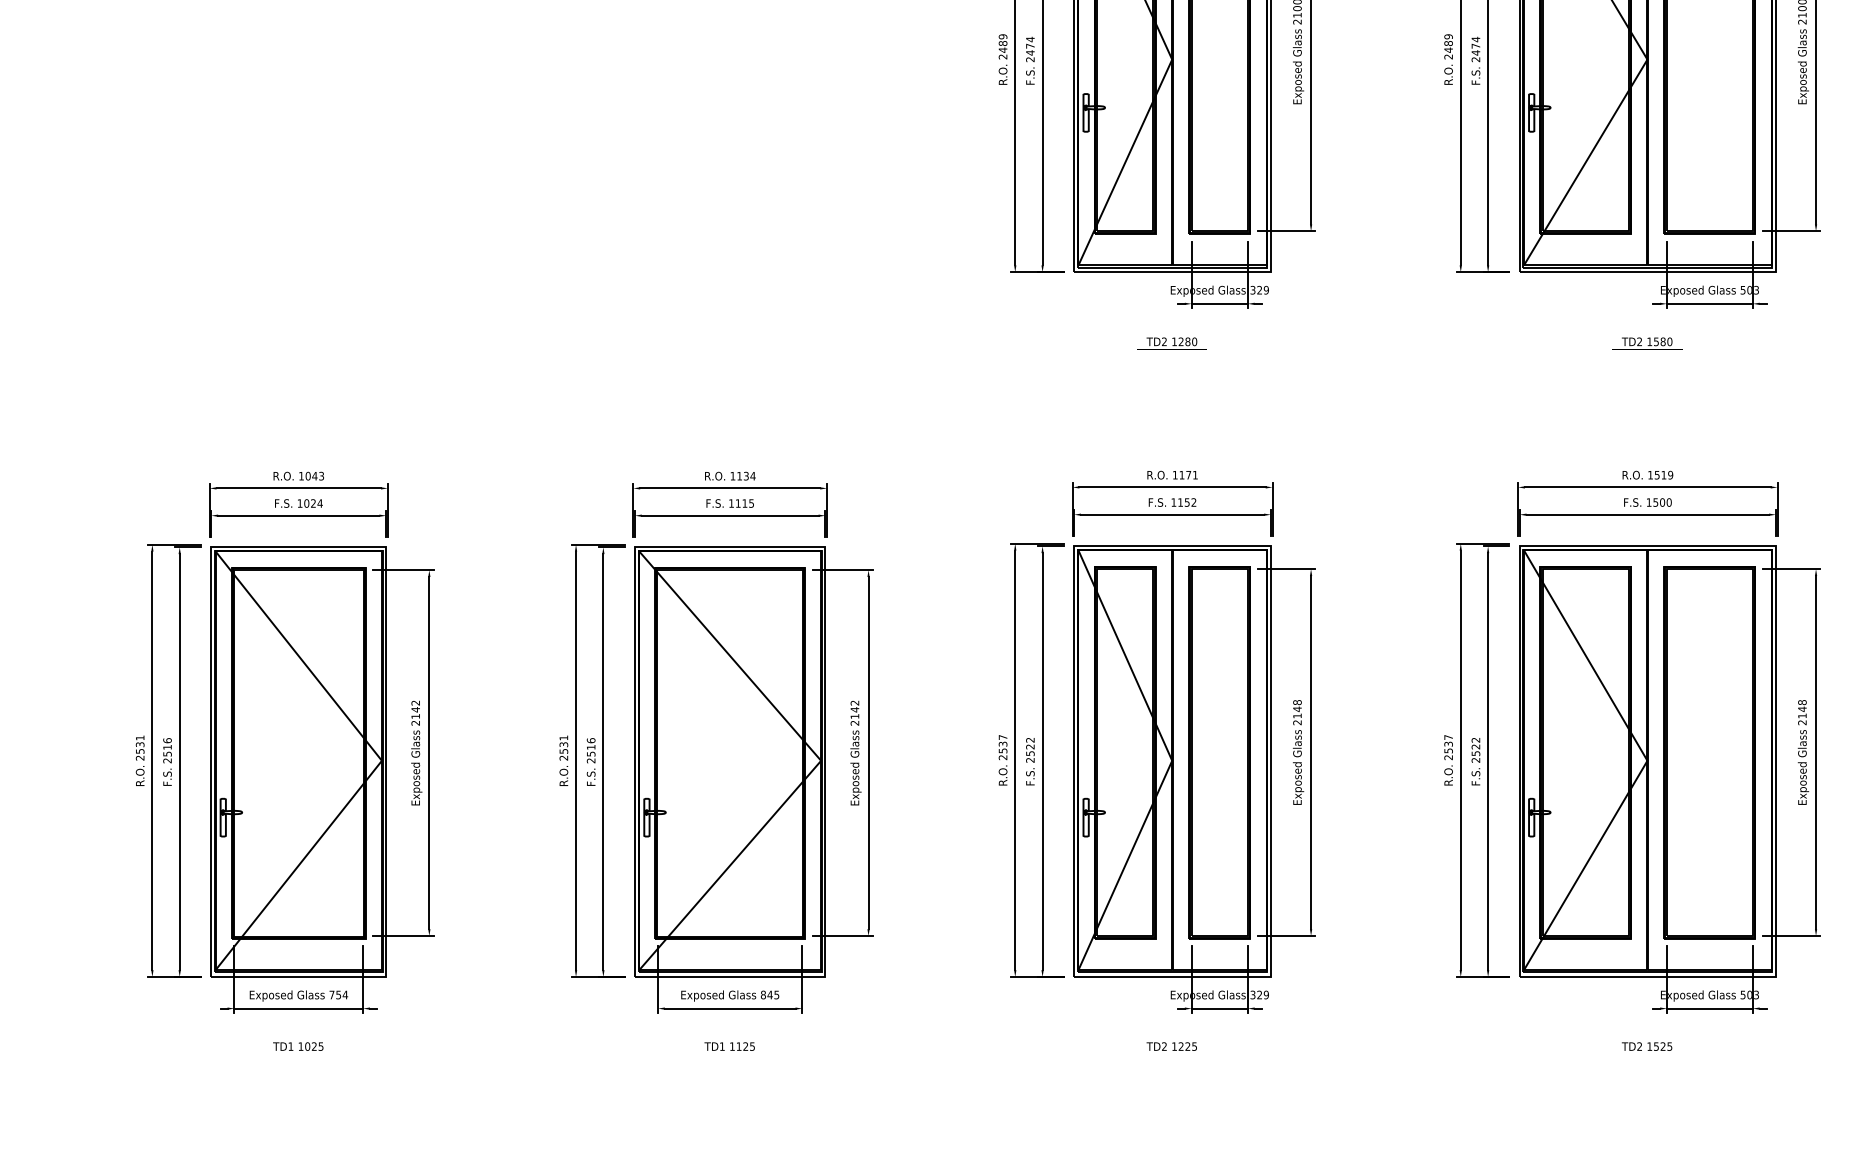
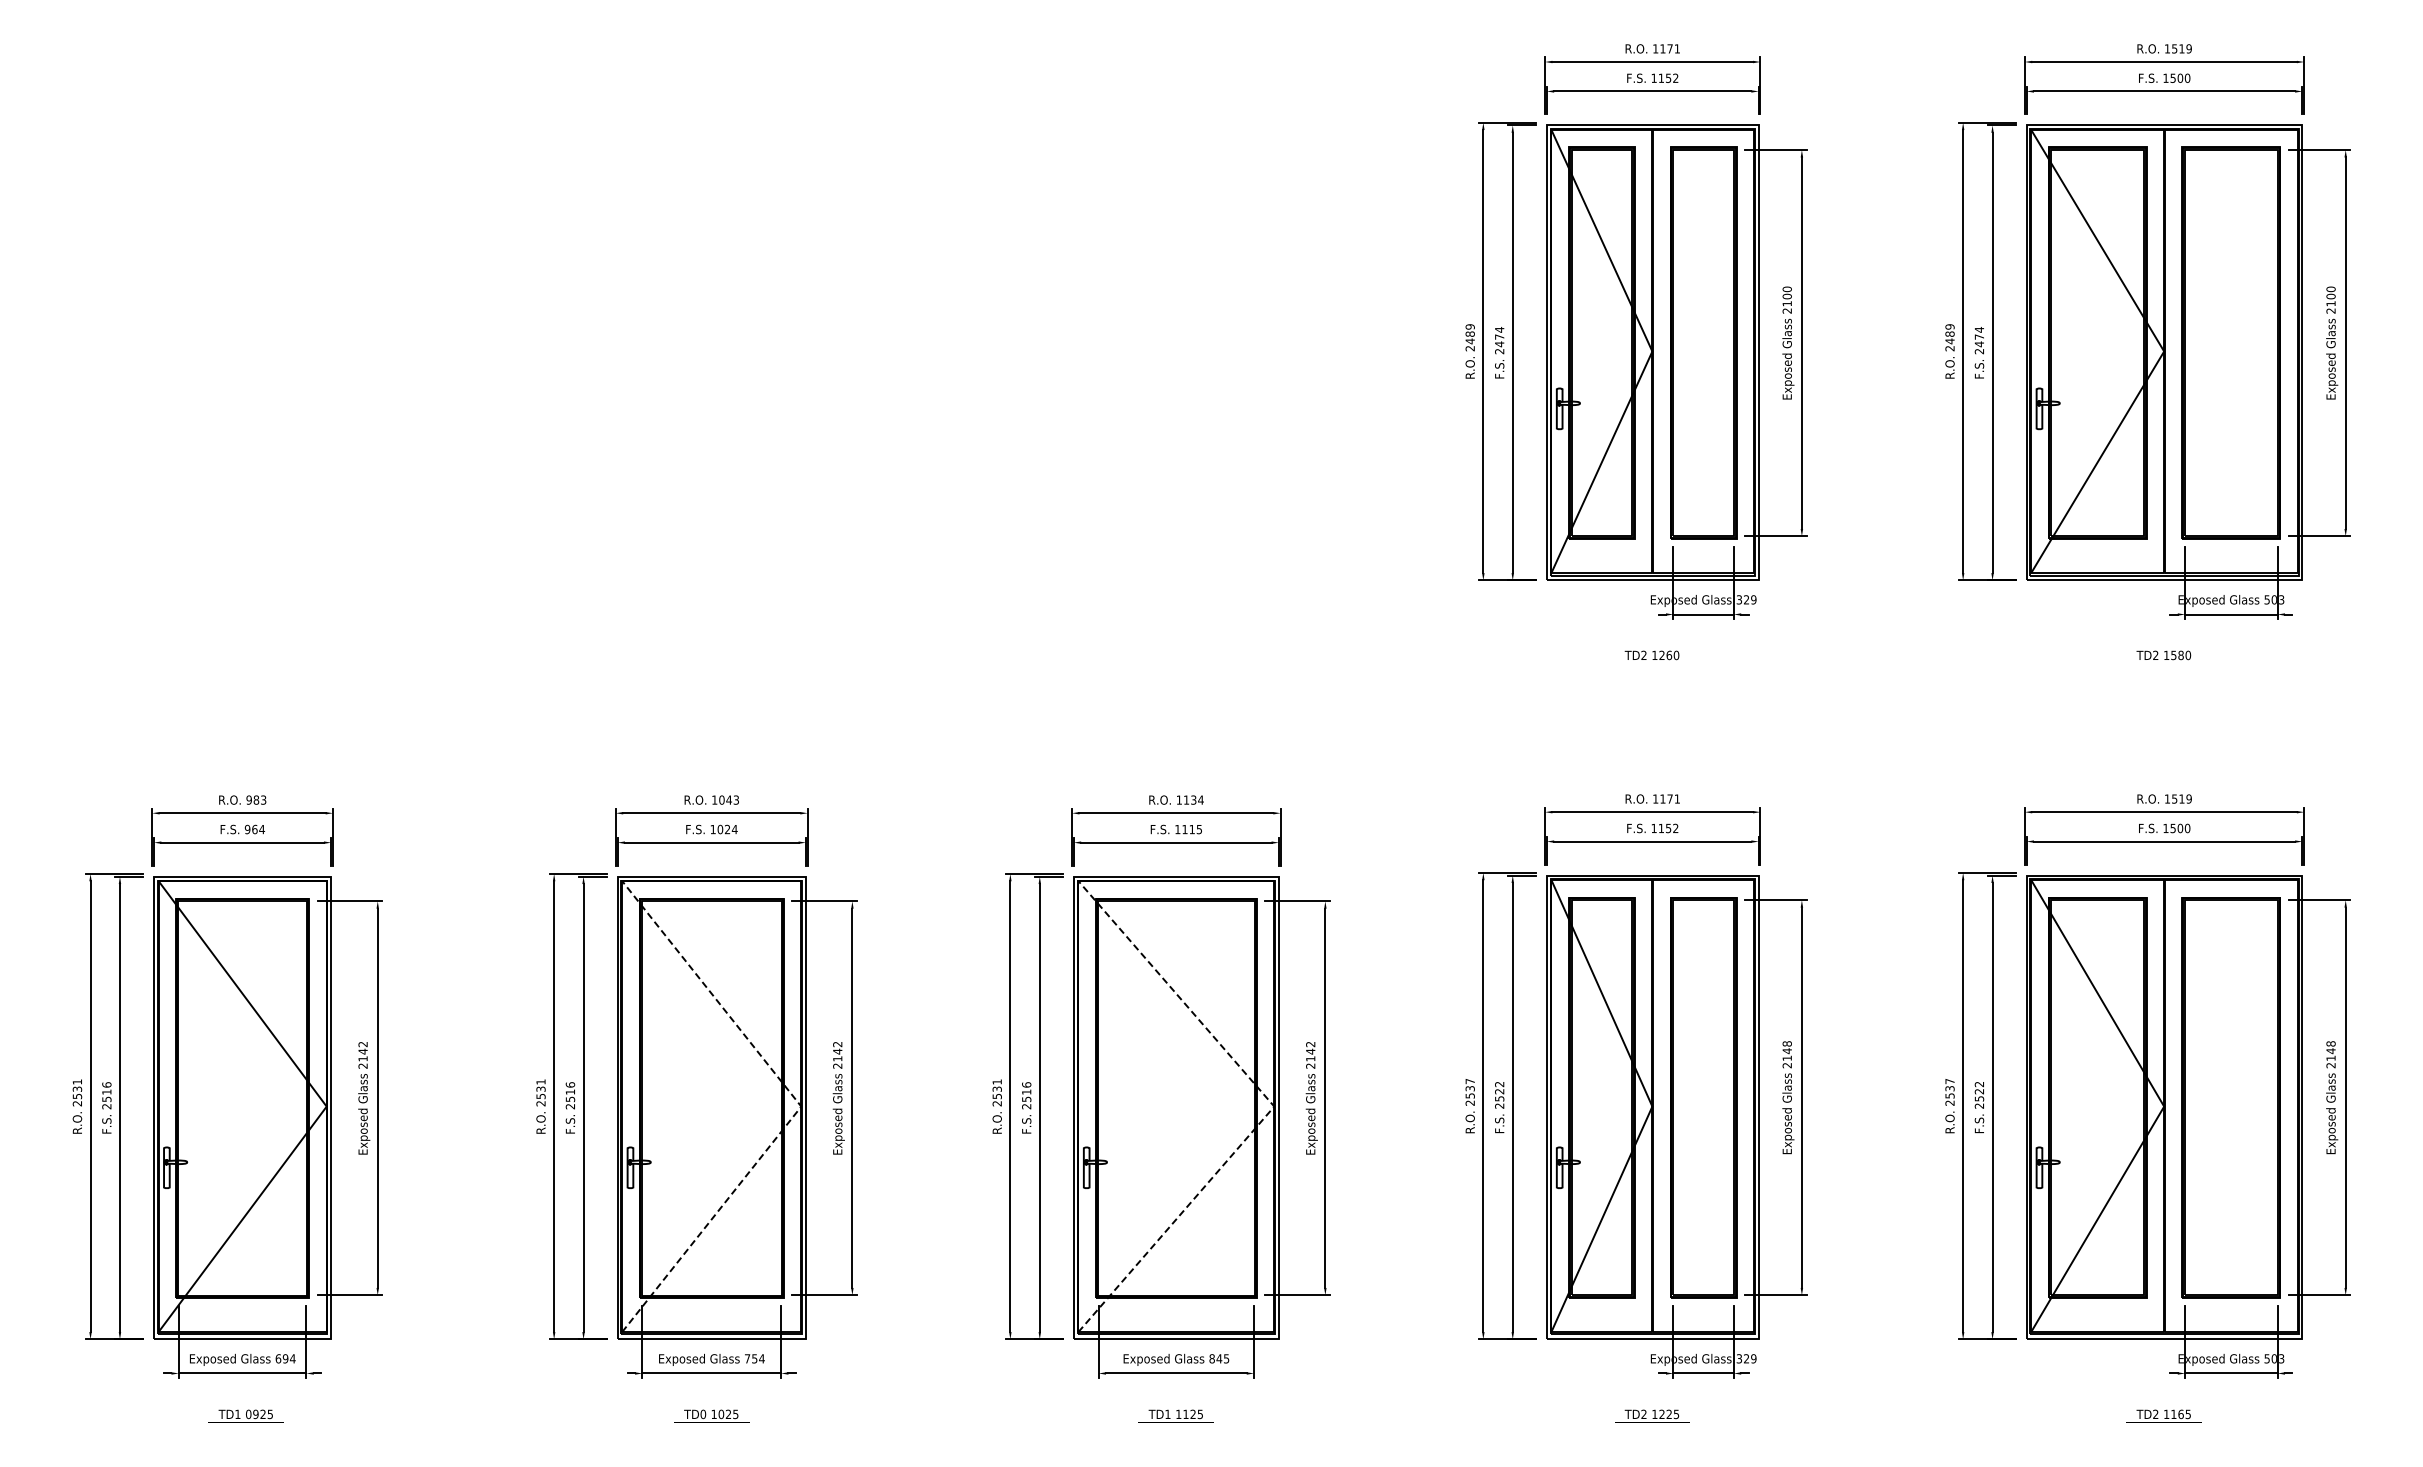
text: (1188, 340) -> (1669, 654), 1280 -> 1260
line: (382, 760) -> (801, 1106), solid -> dashed
line: (821, 760) -> (1274, 1106), solid -> dashed
text: (291, 1046) -> (703, 1414), TD1 -> TD0
text: (1659, 1046) -> (2177, 1414), 1525 -> 1165

